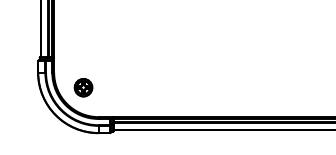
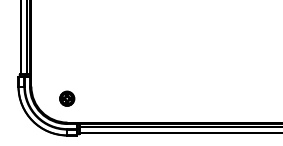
part: (83, 87) -> (67, 98), moved

